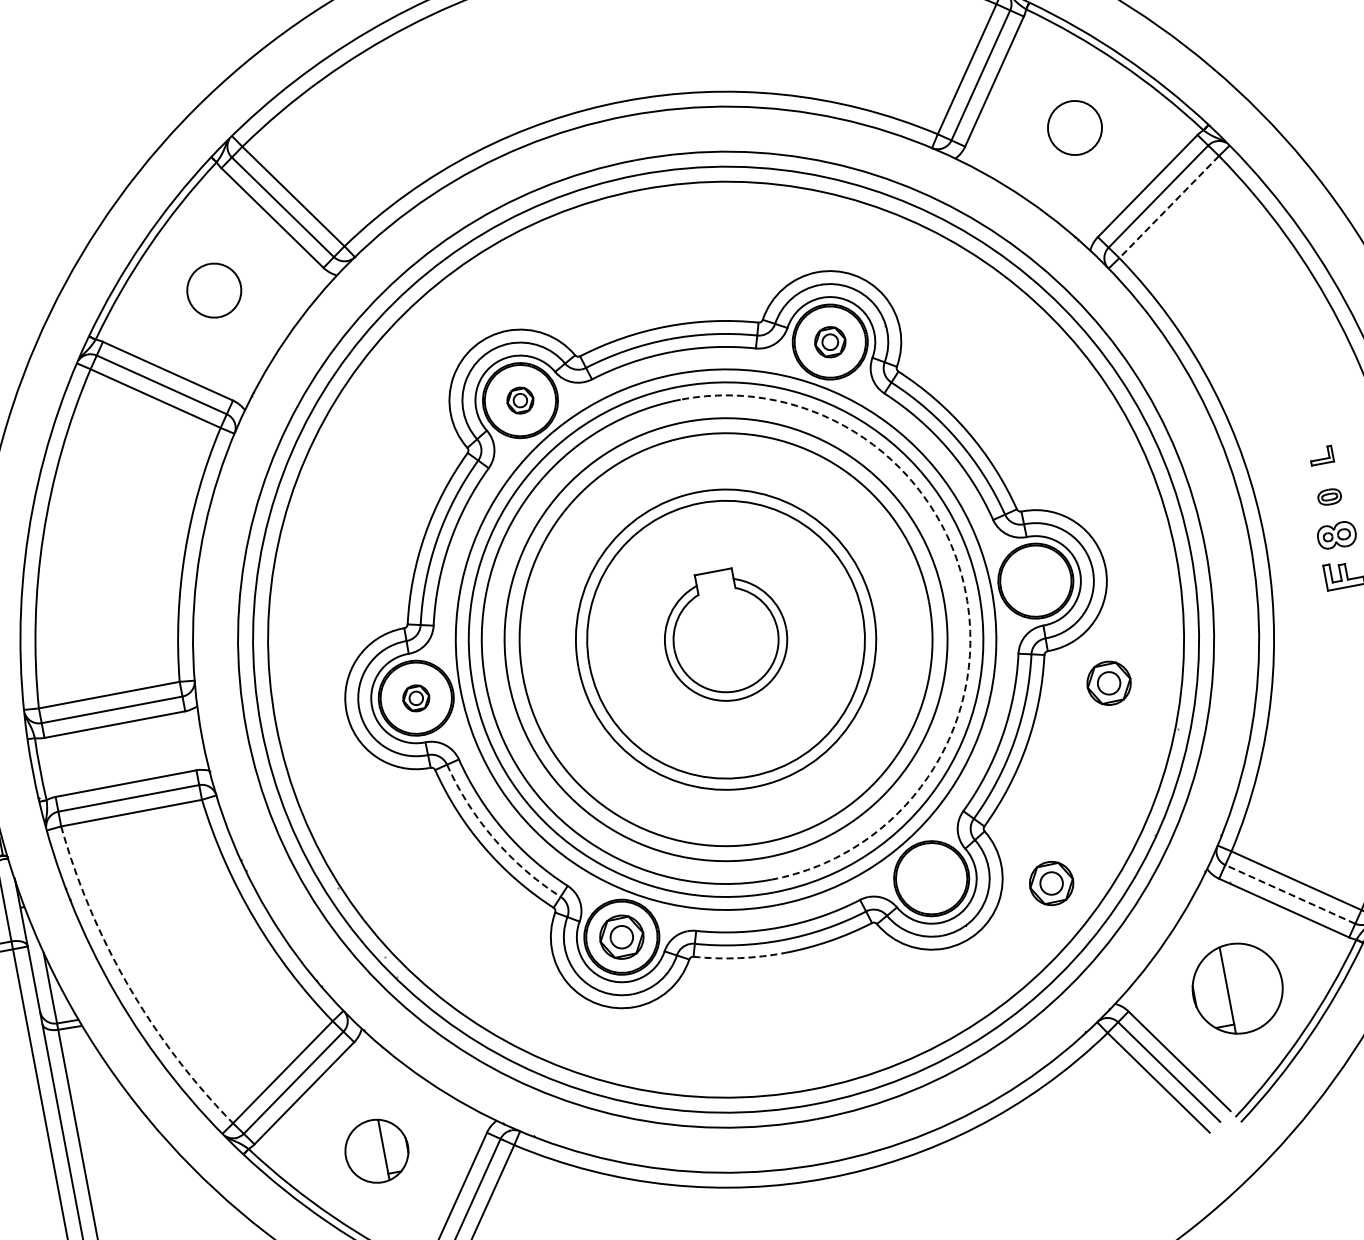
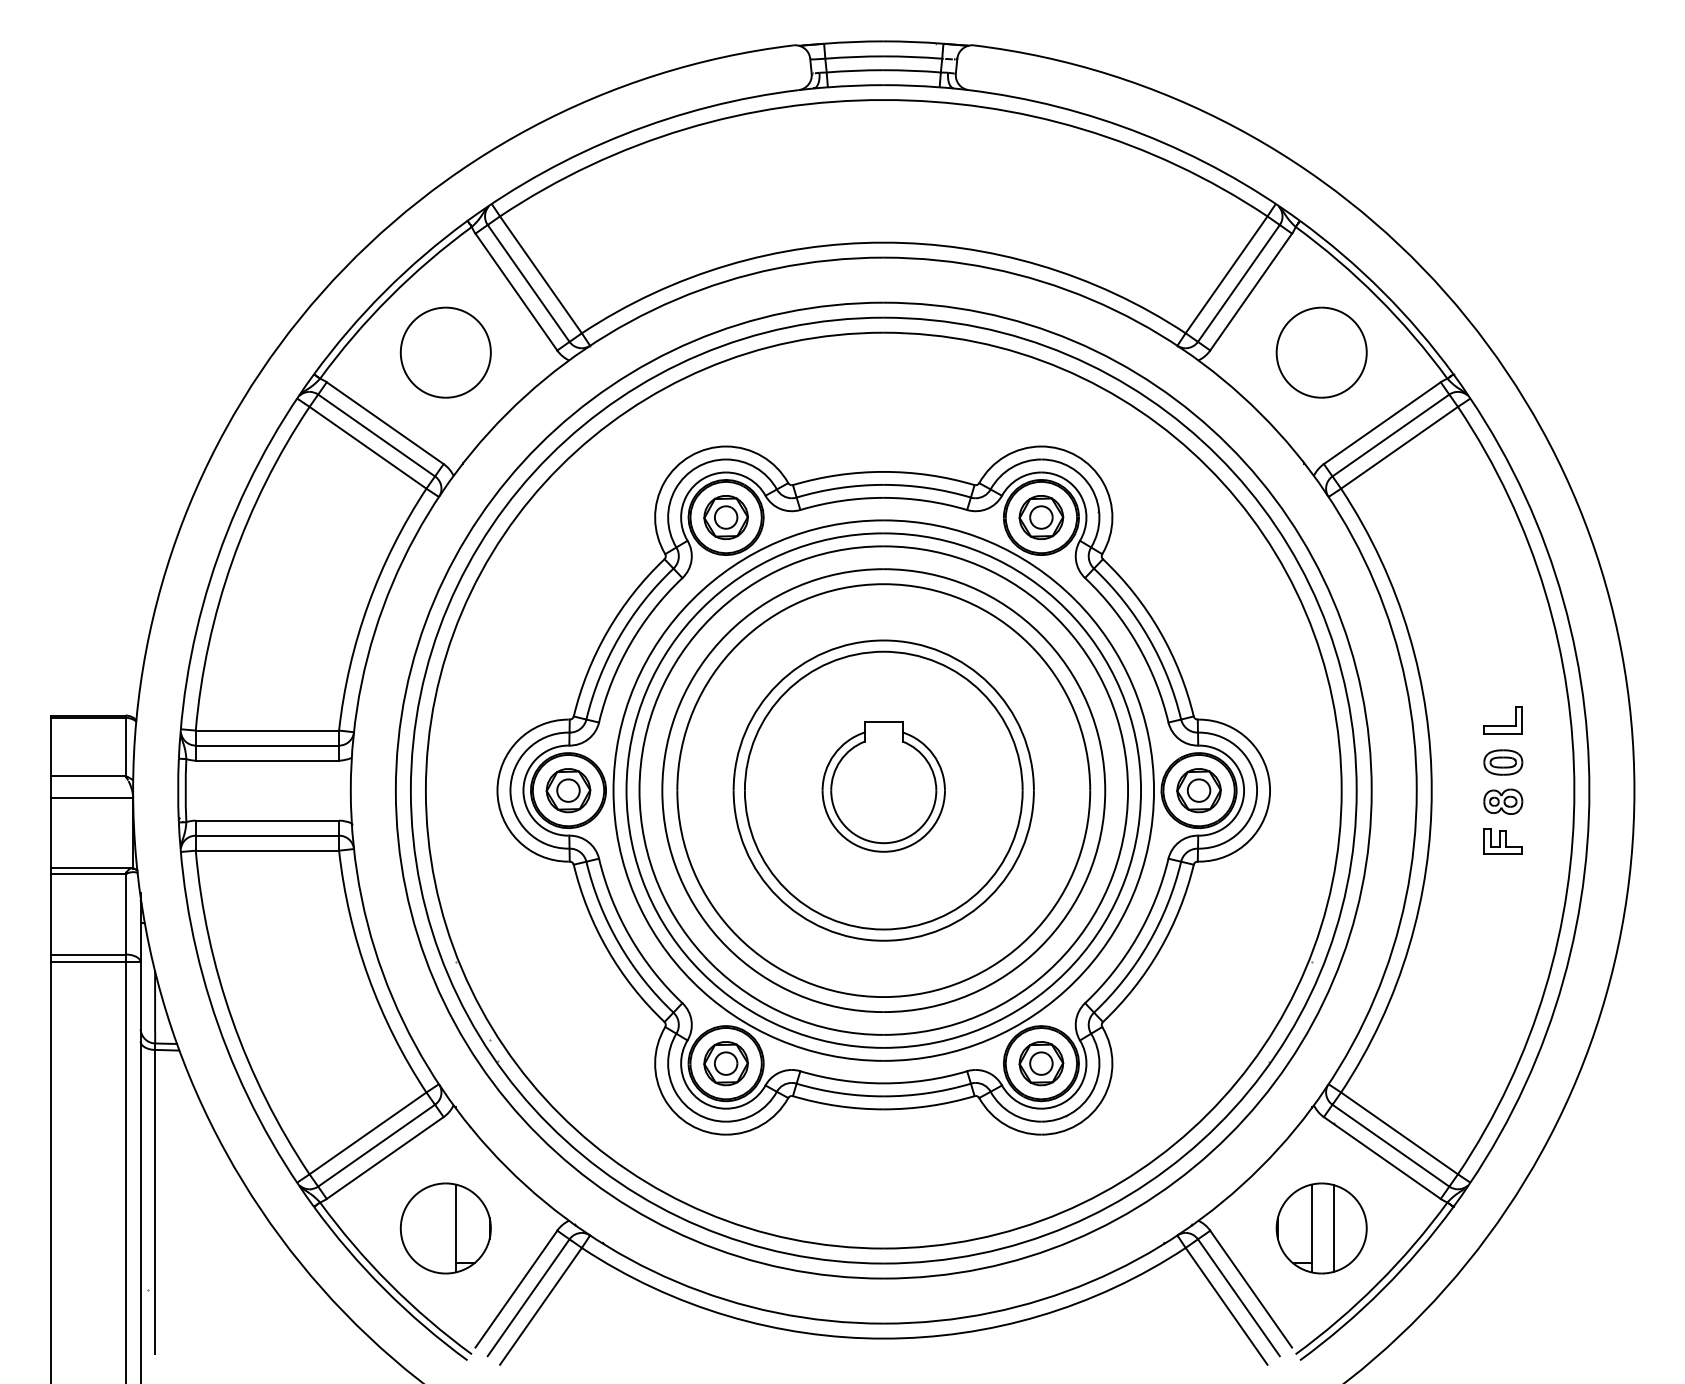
part: (1074, 127) -> (1321, 352), size x1.67
line: (1169, 207) -> (1399, 448), dashed -> solid
part: (214, 290) -> (445, 352), size x1.67
part: (830, 342) -> (1041, 517), size x1.43
part: (519, 400) -> (725, 517), size x1.67
part: (1321, 455) -> (1502, 720), size x1.67
part: (1329, 496) -> (1503, 762), size x1.67
arc: (966, 594) -> (1128, 790), dashed -> solid
part: (1108, 683) -> (1198, 790), moved
part: (416, 698) -> (568, 790), size x1.67
arc: (494, 838) -> (619, 943), dashed -> solid
part: (1051, 883) -> (1041, 1063), moved
line: (1289, 894) -> (1390, 1145), dashed -> solid
arc: (739, 958) -> (837, 1106), dashed -> solid
arc: (128, 985) -> (232, 1019), dashed -> solid
line: (1250, 986) -> (1334, 1228), added
part: (376, 1151) -> (445, 1228), size x1.43

